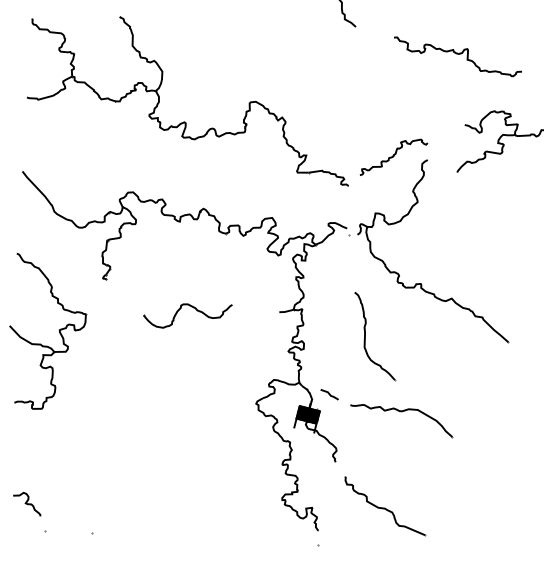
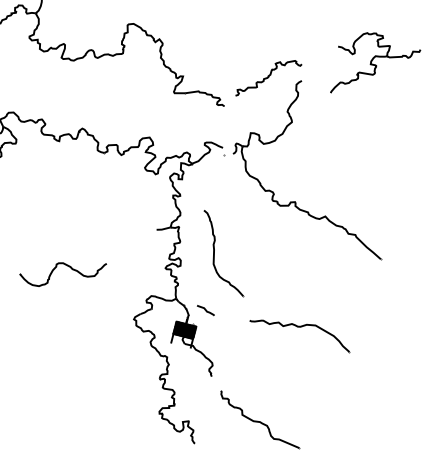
part: (191, 307) -> (66, 266), moved
part: (365, 336) -> (214, 253), moved
part: (401, 412) -> (299, 327), moved

